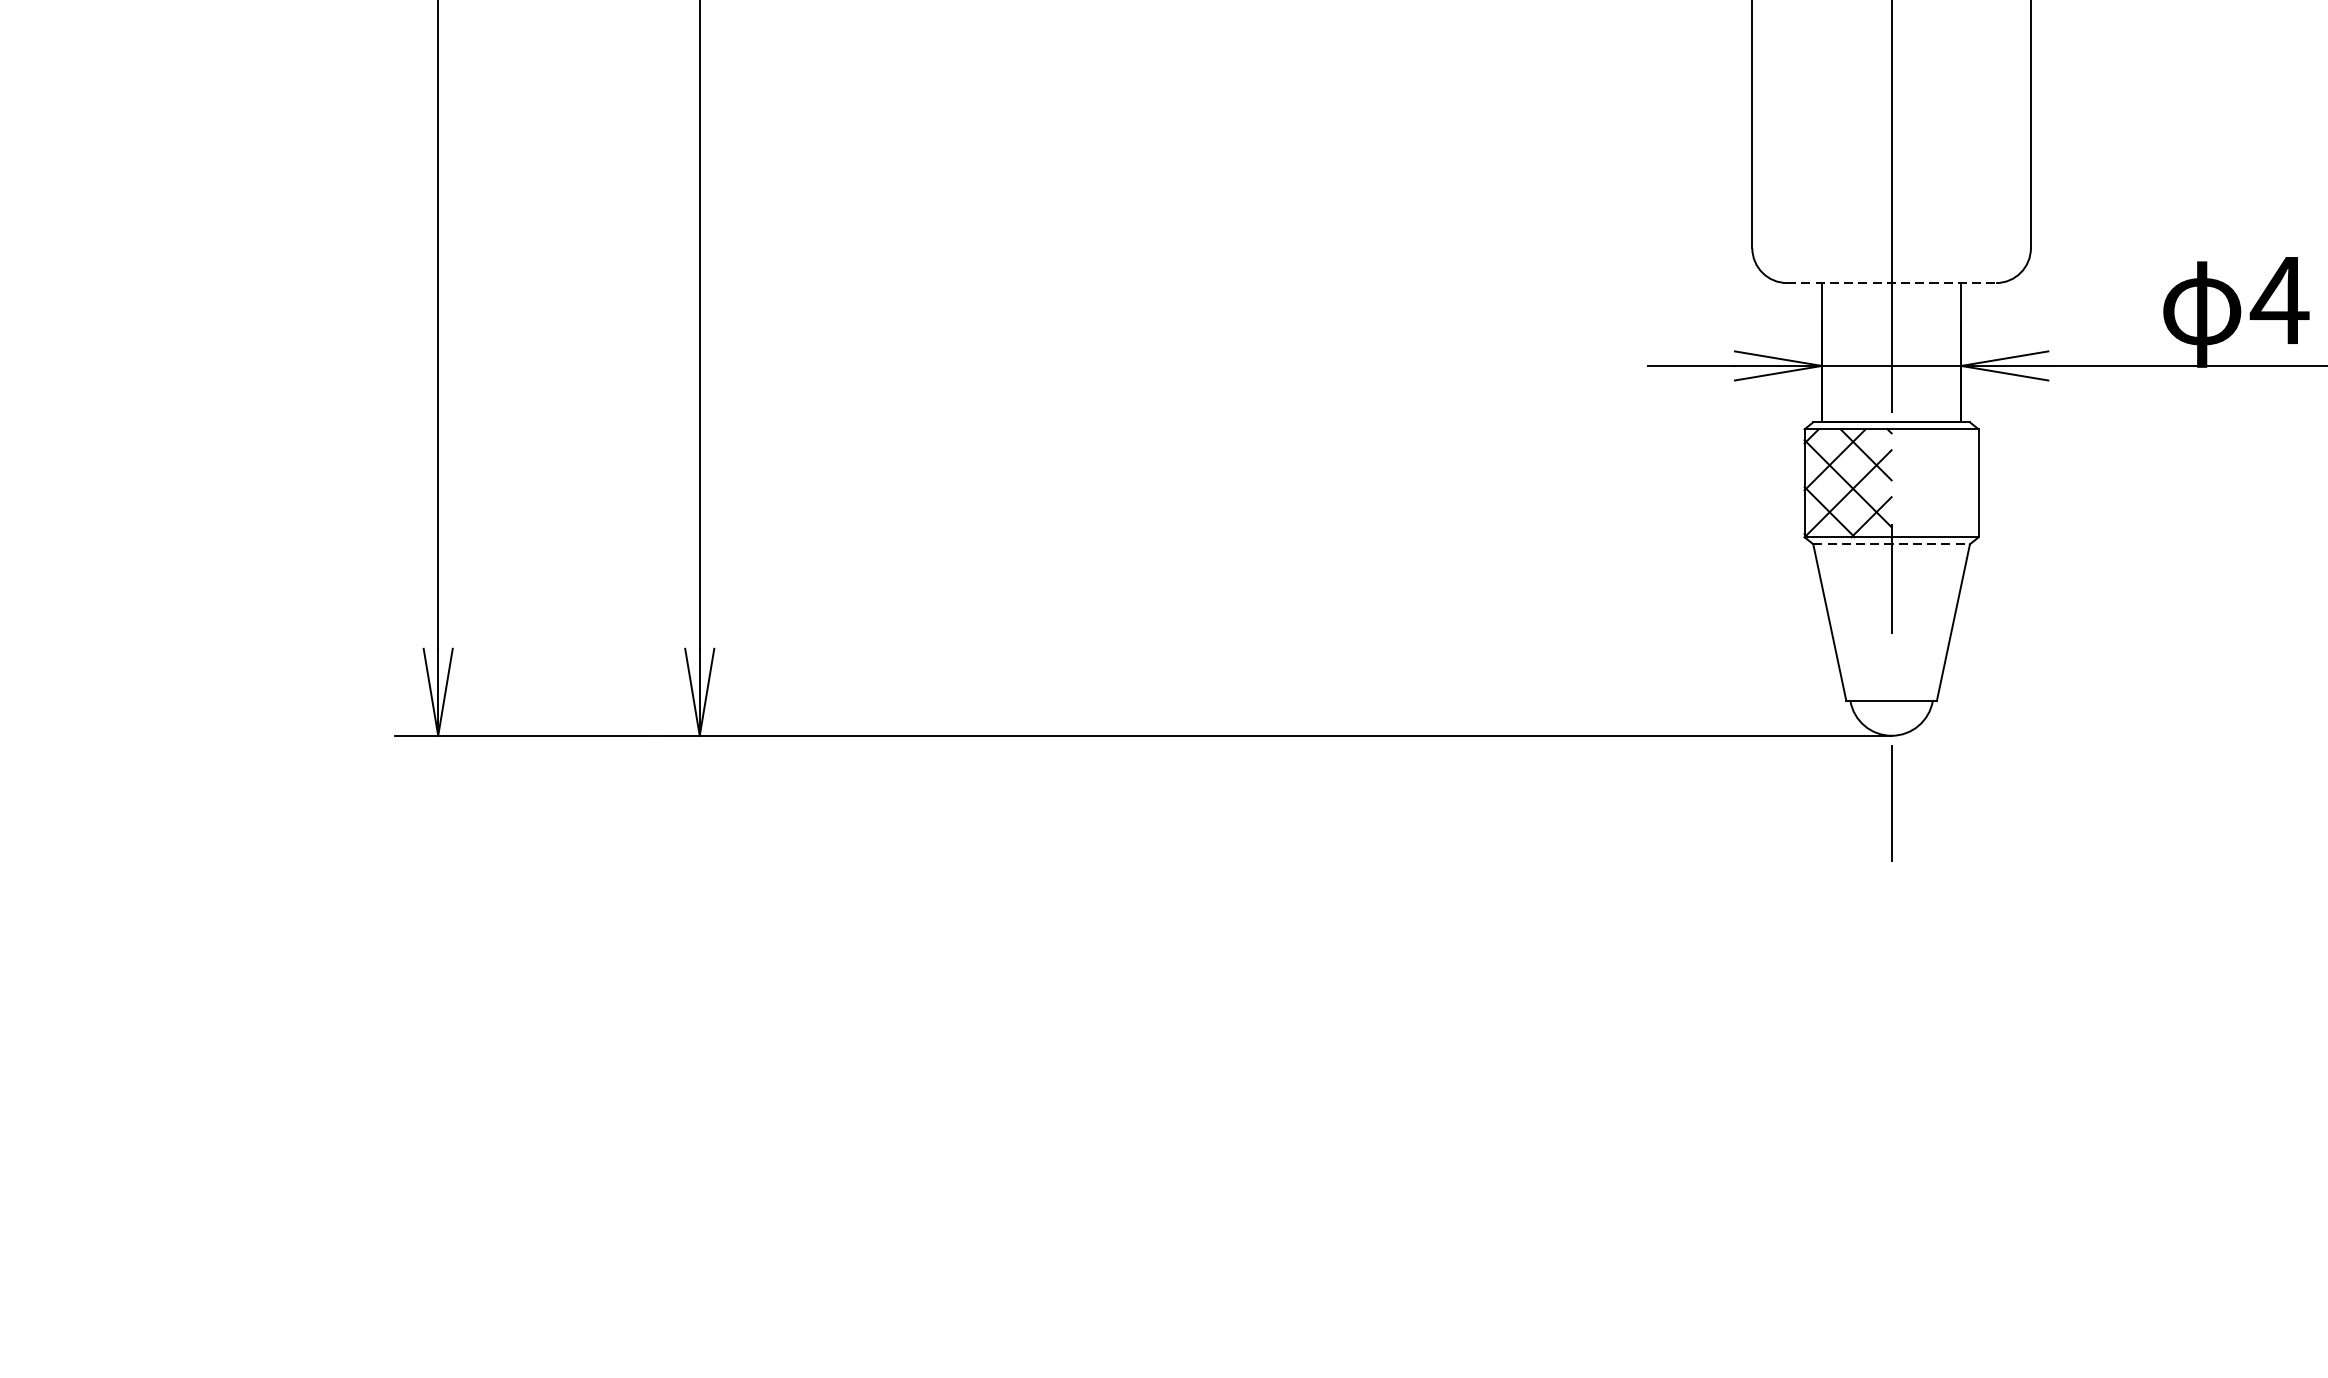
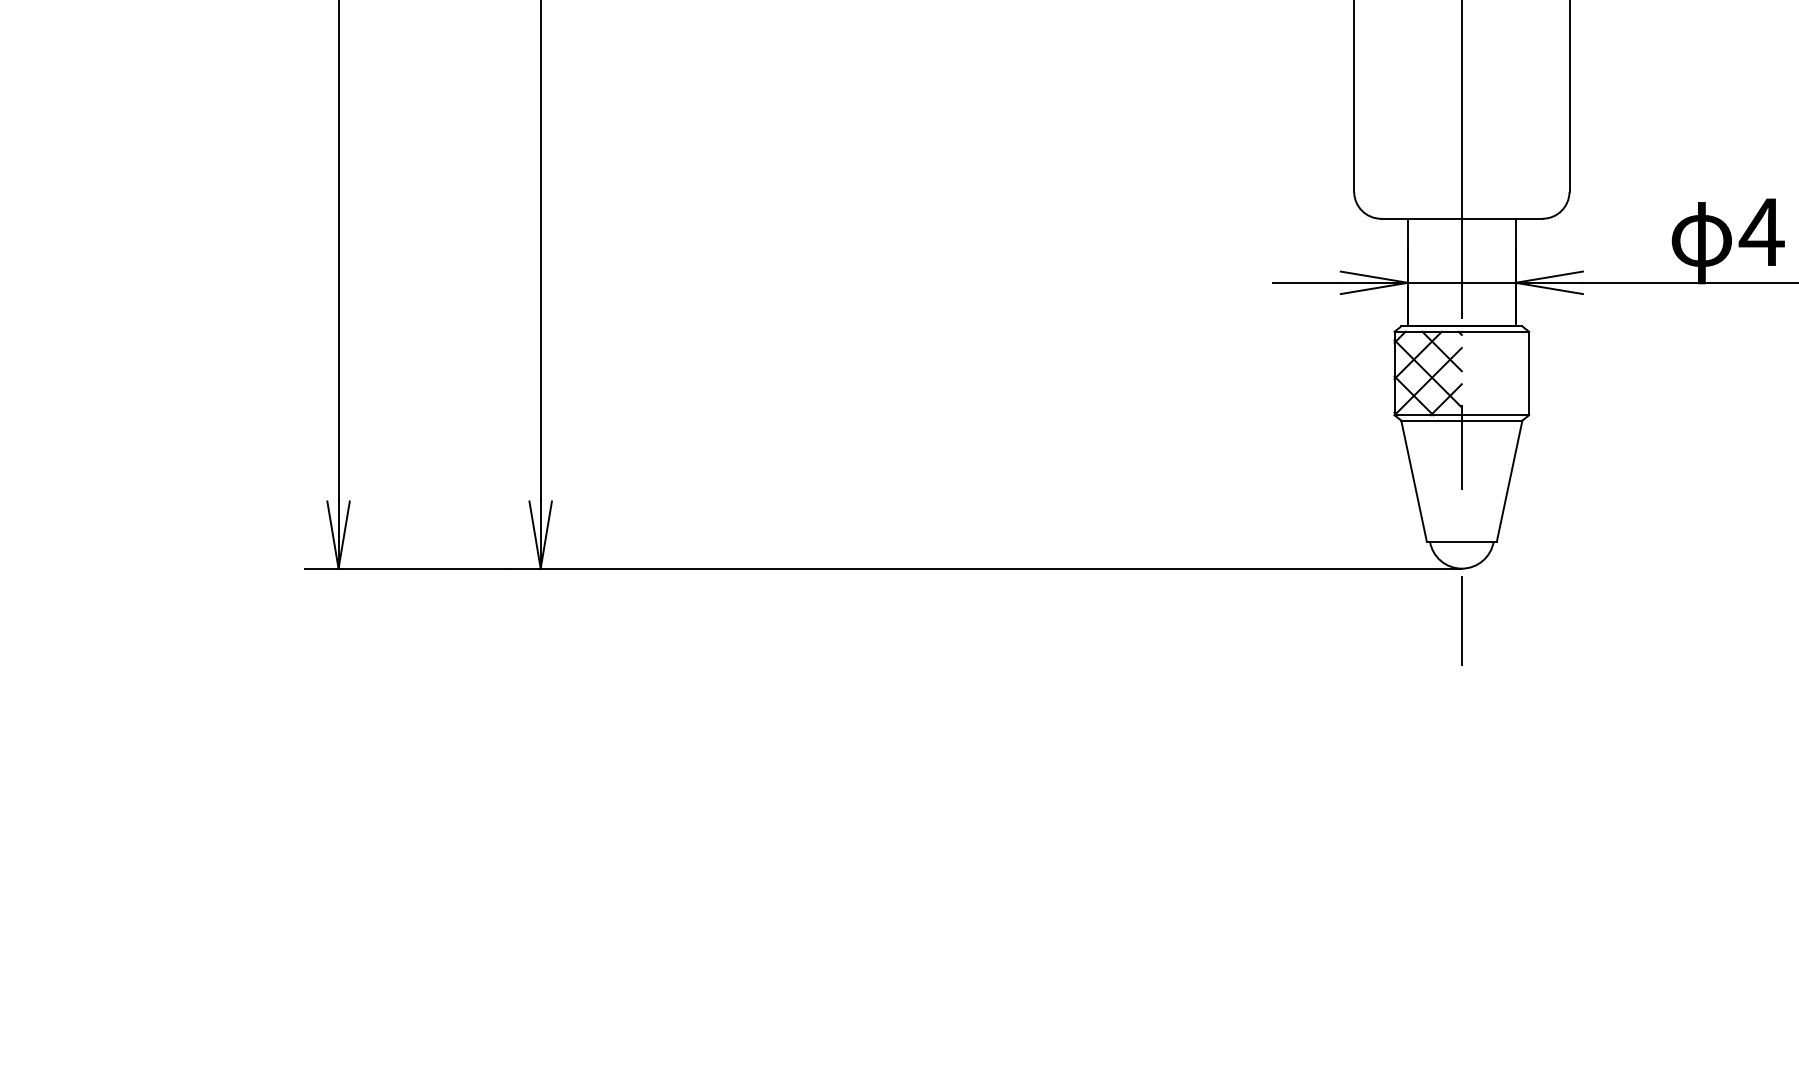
line: (1891, 282) -> (1461, 218), dashed -> solid
line: (1891, 544) -> (1461, 420), dashed -> solid

